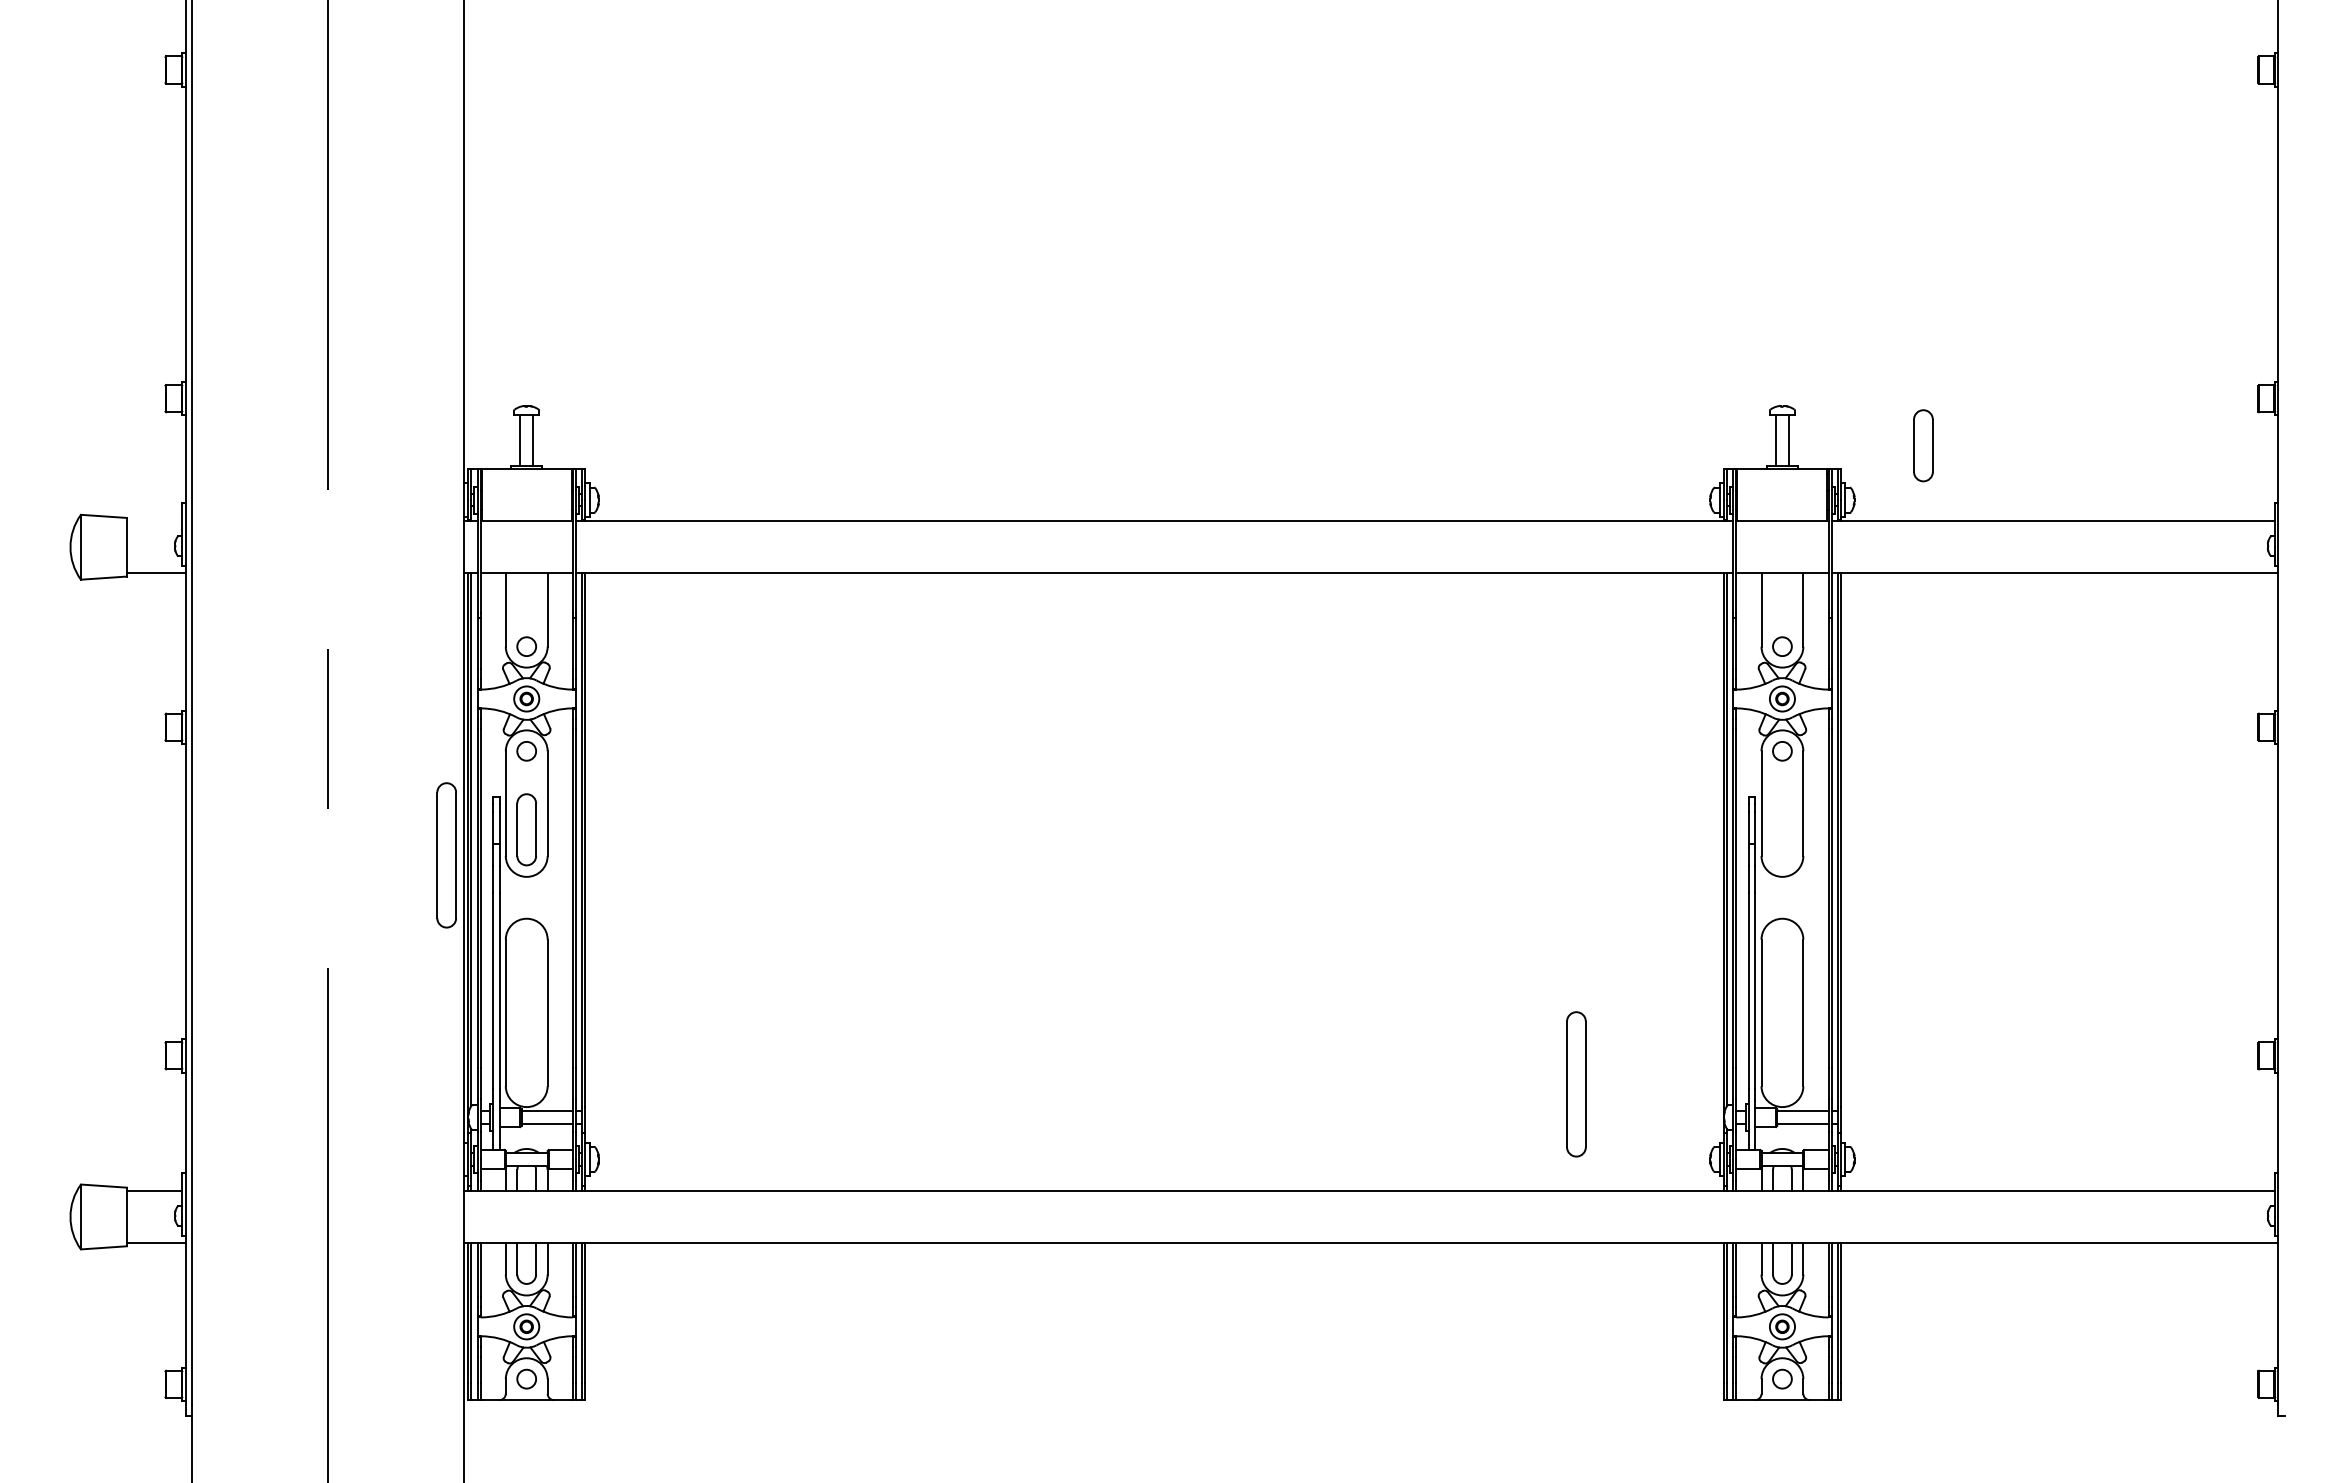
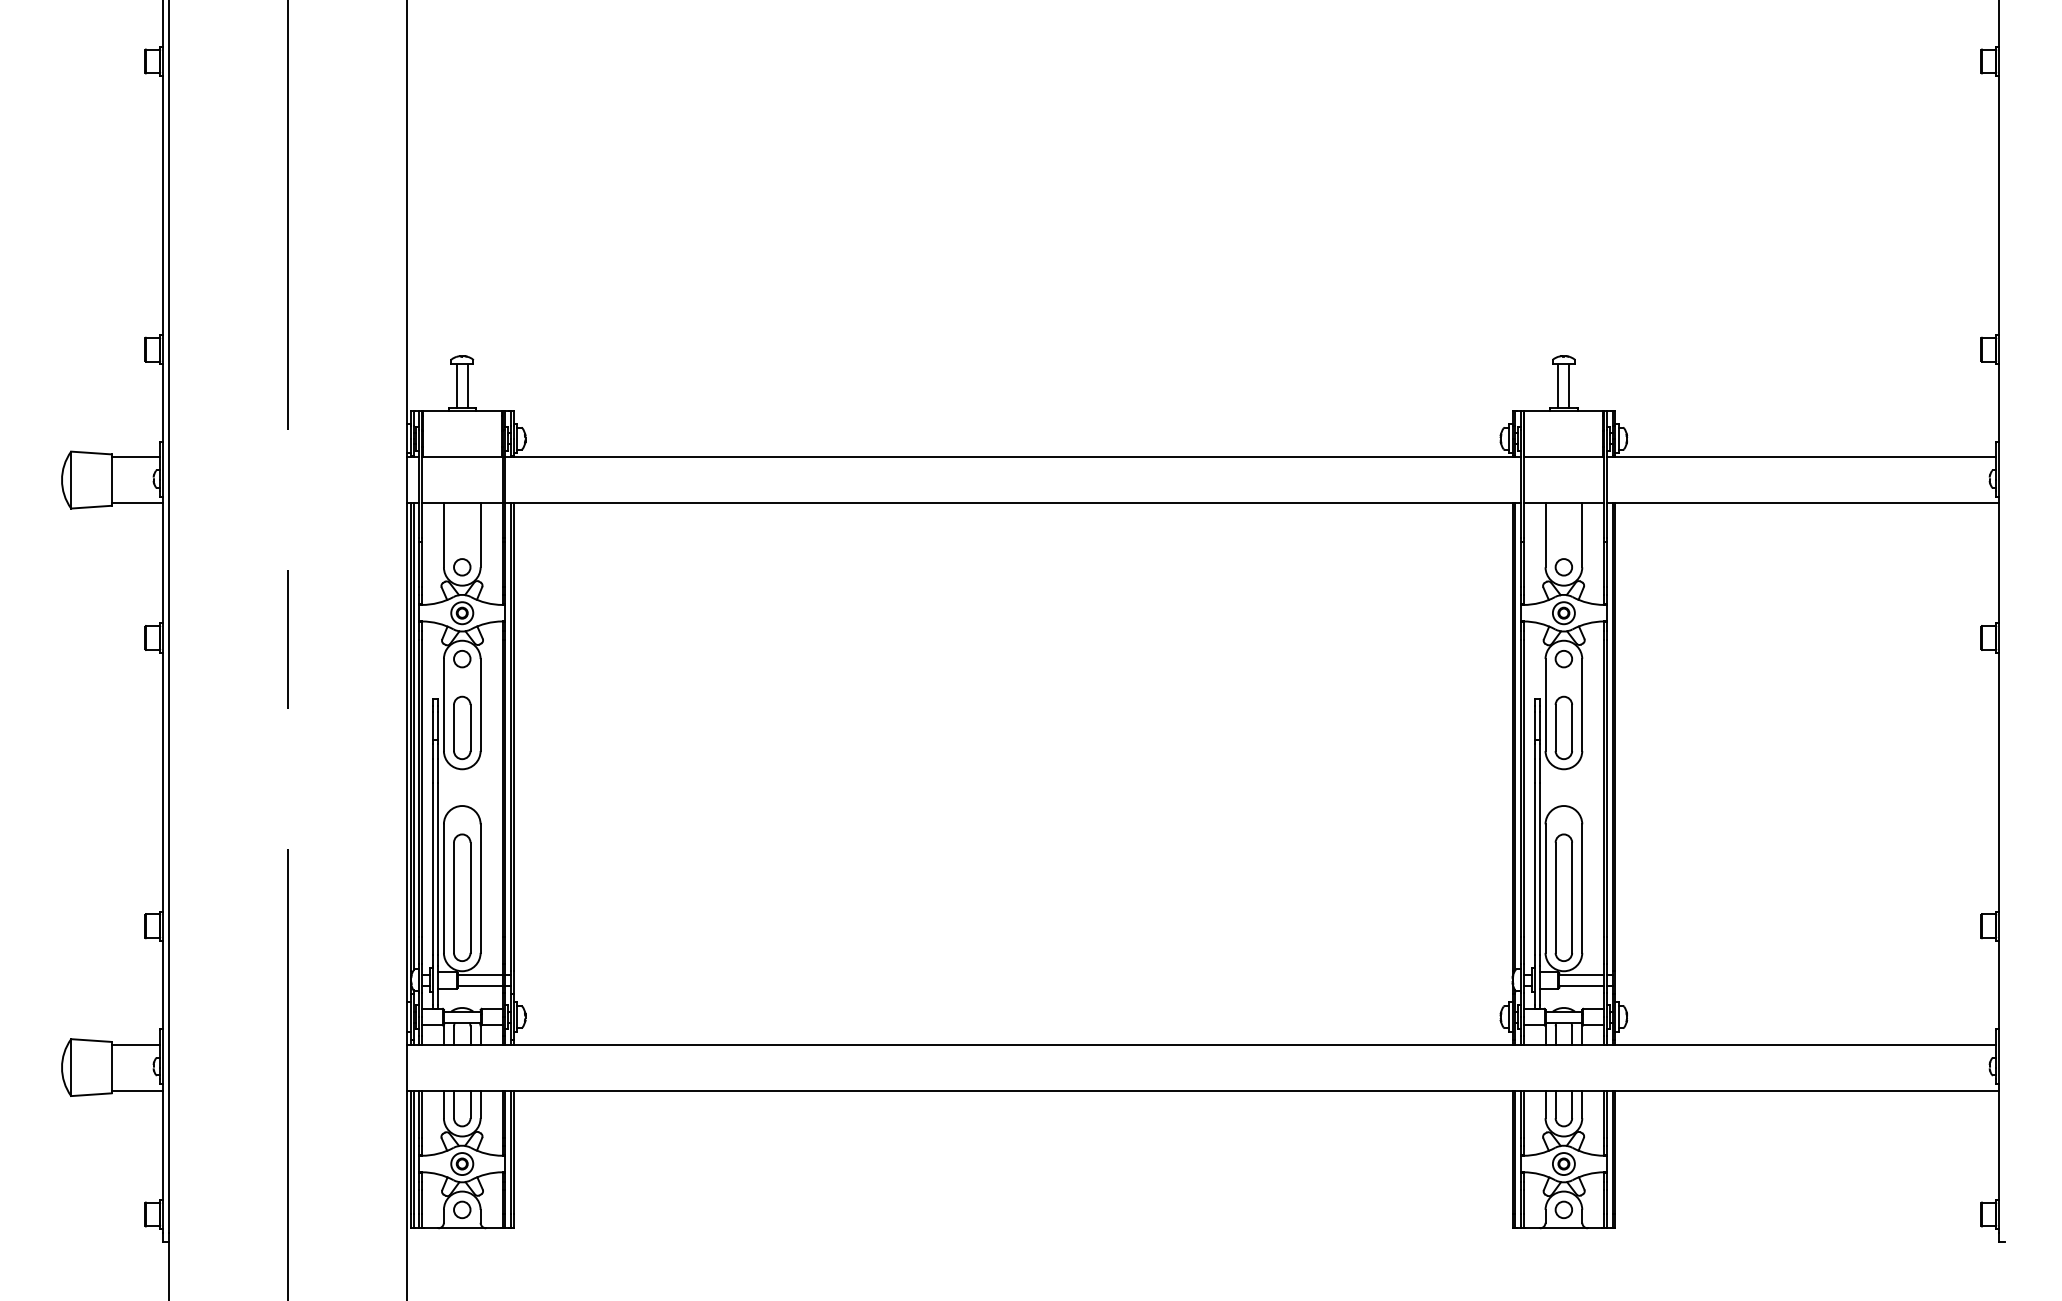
part: (1923, 445) -> (1563, 727), moved
line: (154, 521) -> (135, 457), added
part: (446, 855) -> (462, 897), moved
part: (1576, 1084) -> (1563, 897), moved

